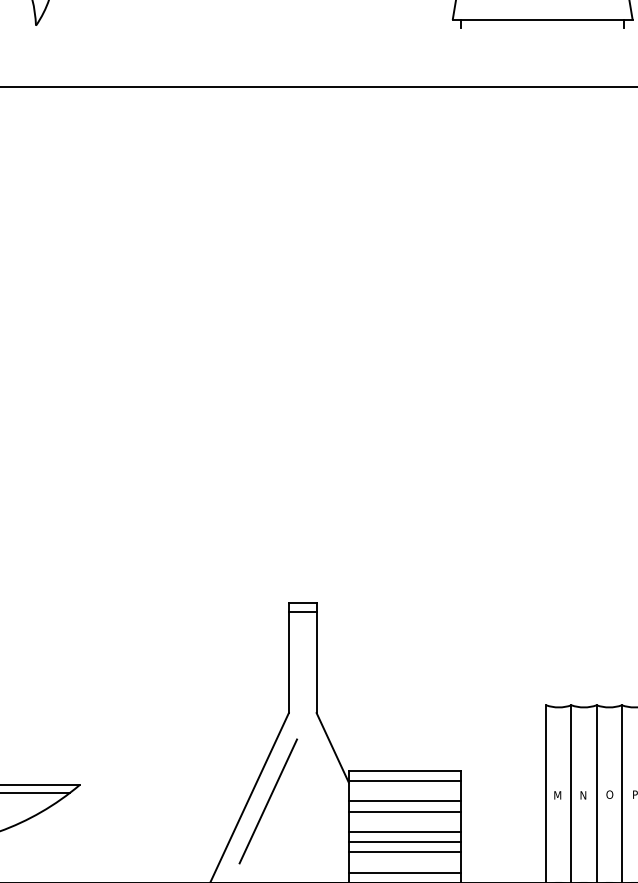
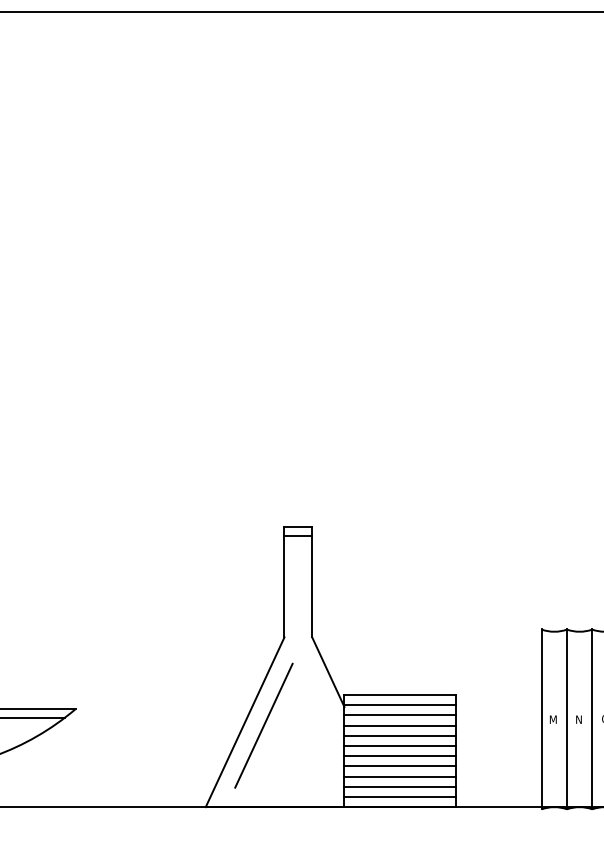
line: (404, 791) -> (400, 715), added
line: (404, 821) -> (400, 745), added
line: (404, 862) -> (400, 786), added

